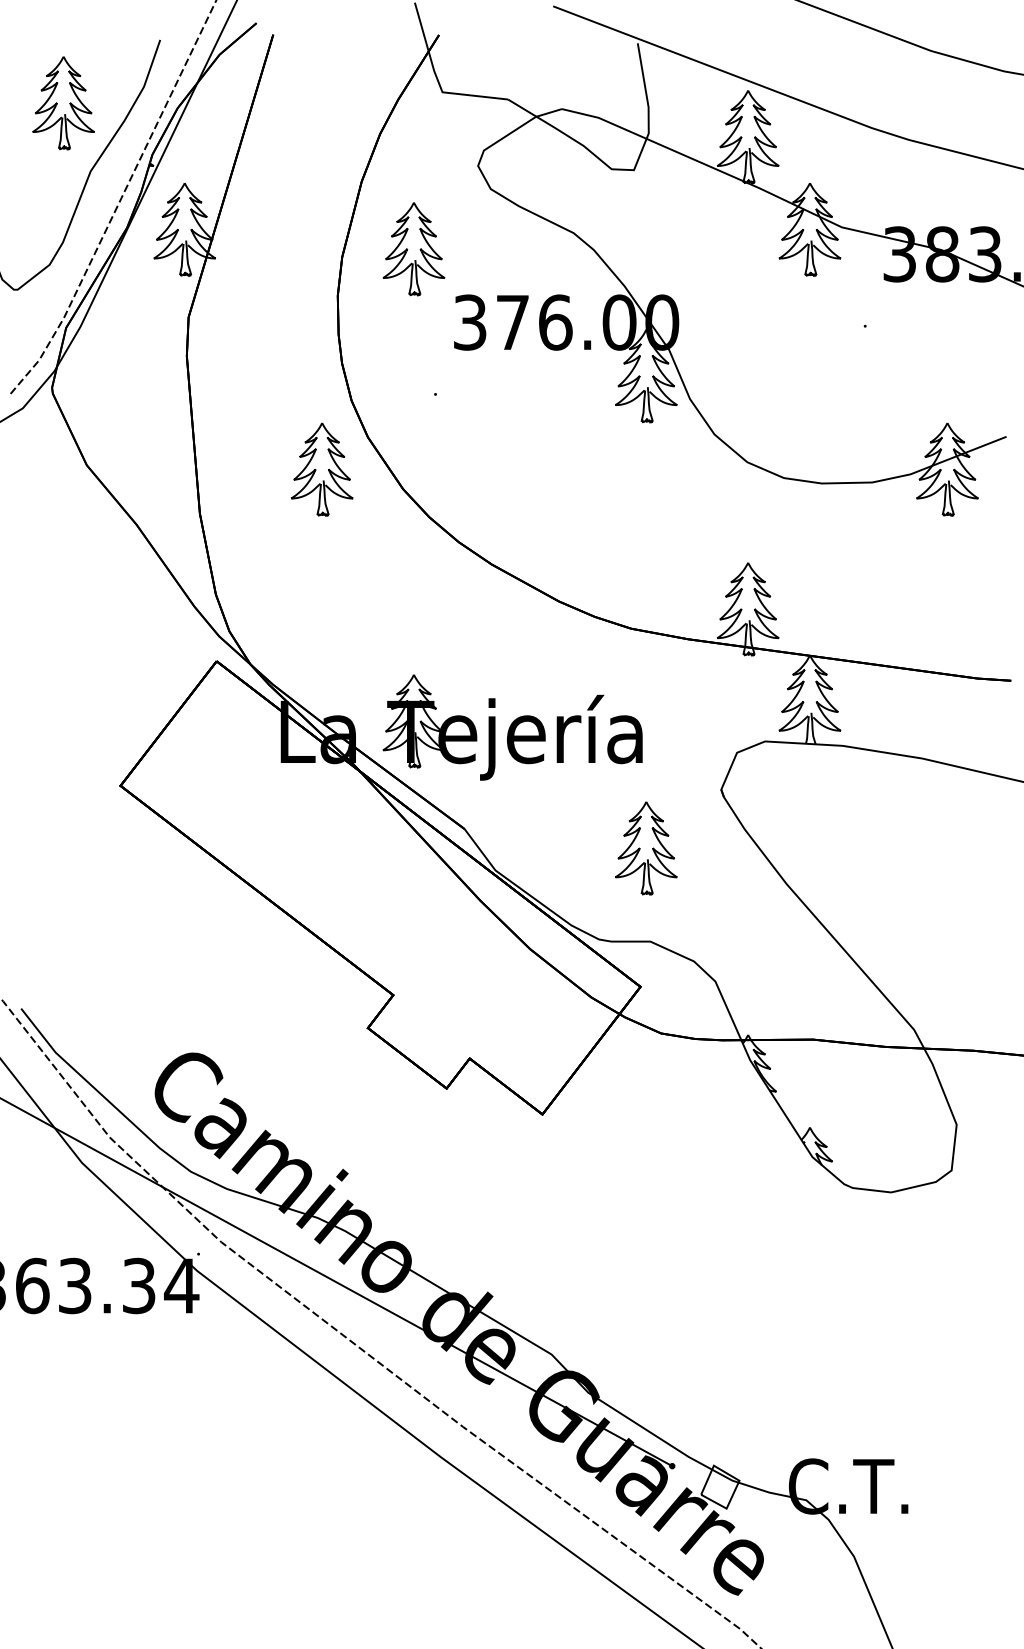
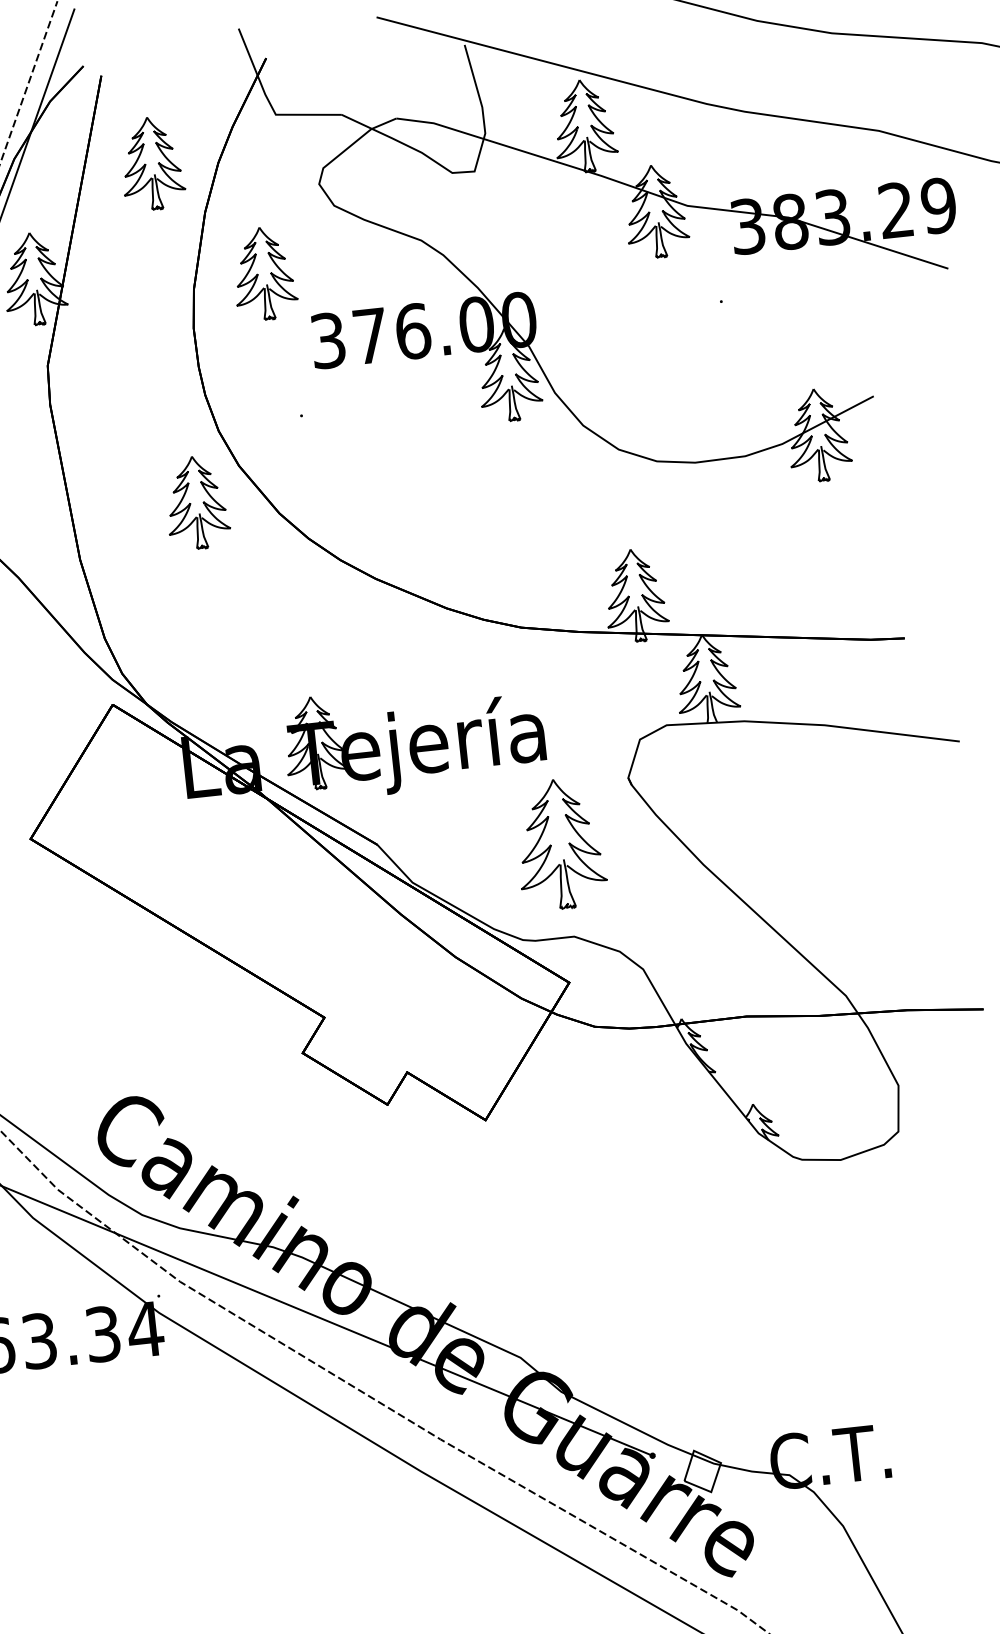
part: (314, 127) -> (152, 163), added
part: (646, 848) -> (560, 844), size x1.4

